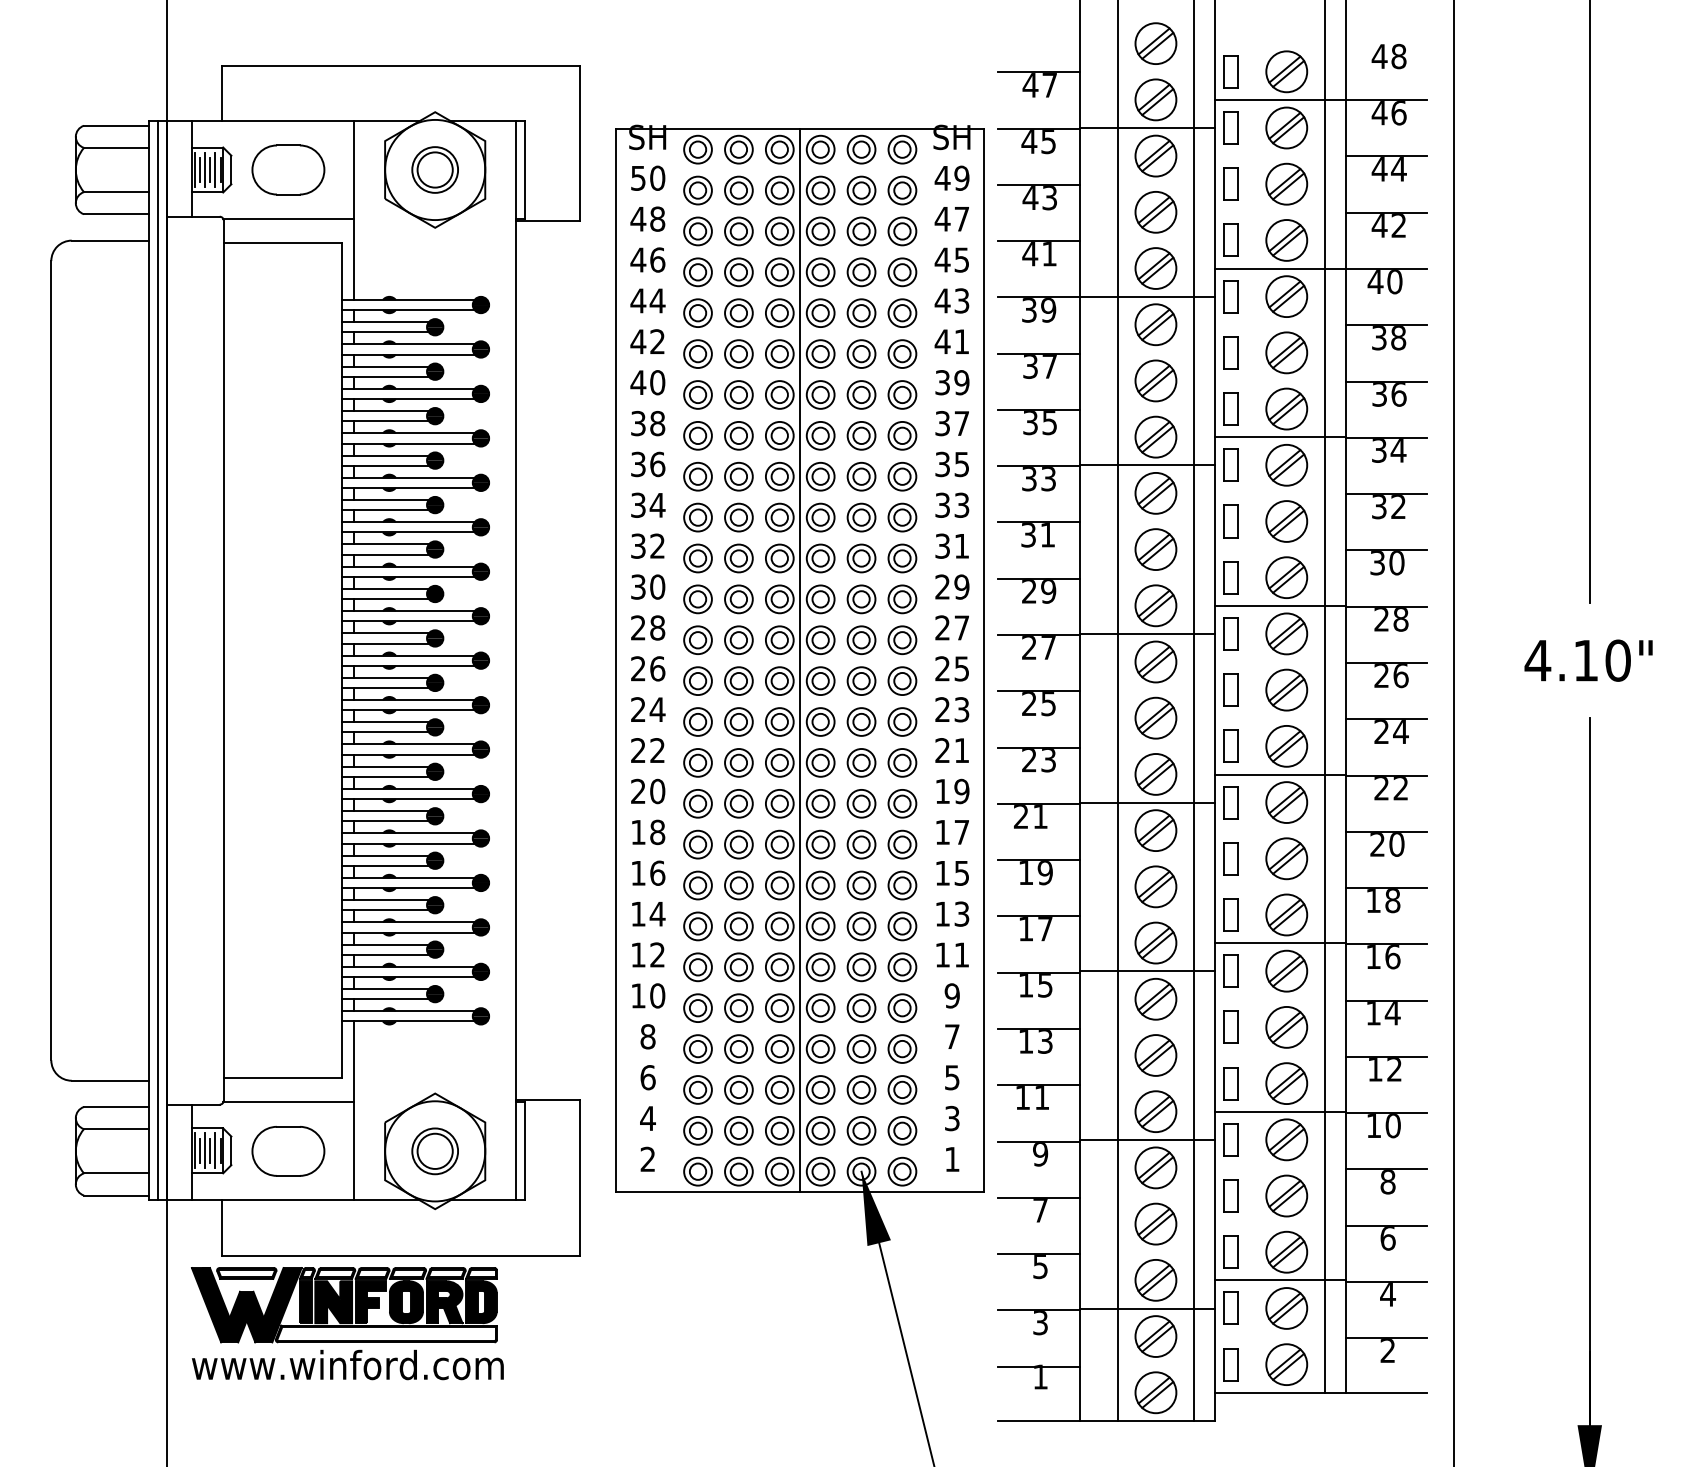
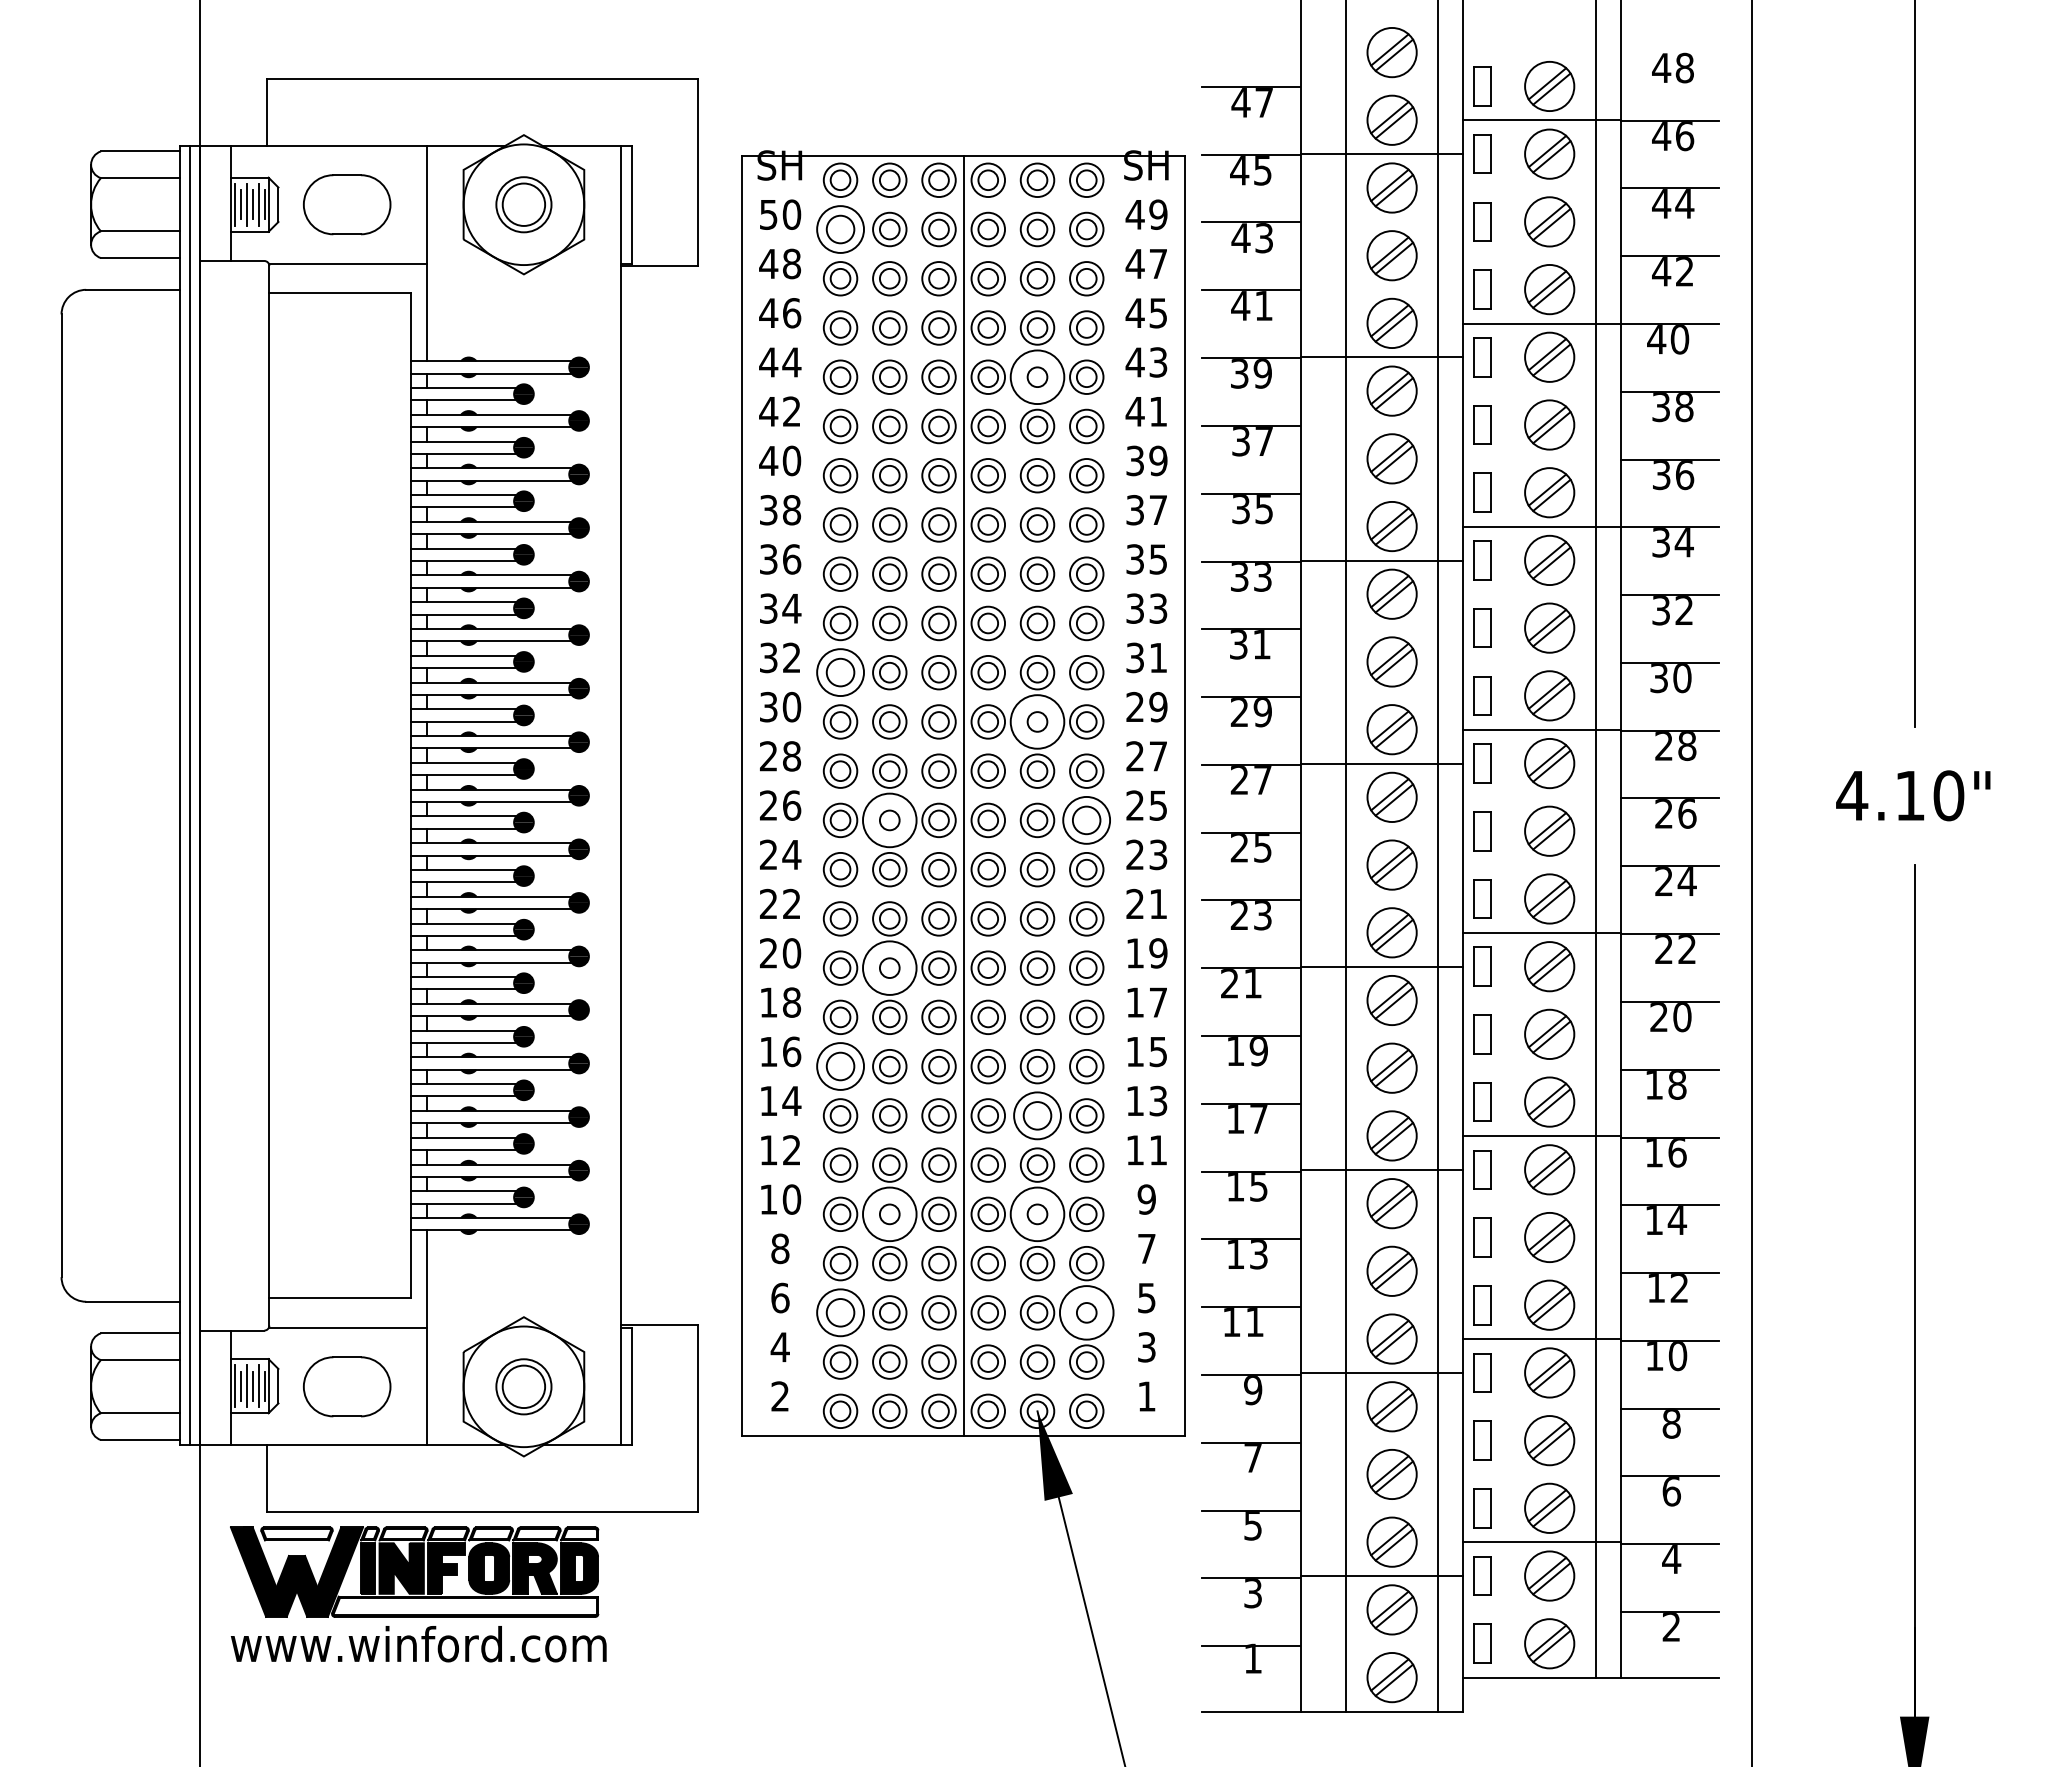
part: (697, 190) -> (840, 229), size x1.4
circle: (861, 312) -> (1037, 376), size x1.6
part: (697, 558) -> (840, 672), size x1.4
circle: (861, 599) -> (1037, 721), size x1.6
circle: (738, 681) -> (889, 820), size x1.6
part: (902, 681) -> (1086, 820), size x1.4
circle: (738, 803) -> (889, 967), size x1.6
part: (697, 885) -> (840, 1066), size x1.4
part: (861, 926) -> (1037, 1115), size x1.4
circle: (738, 1008) -> (889, 1214), size x1.6
circle: (861, 1008) -> (1037, 1214), size x1.6
part: (697, 1089) -> (840, 1312), size x1.4
circle: (902, 1089) -> (1086, 1312), size x1.6

